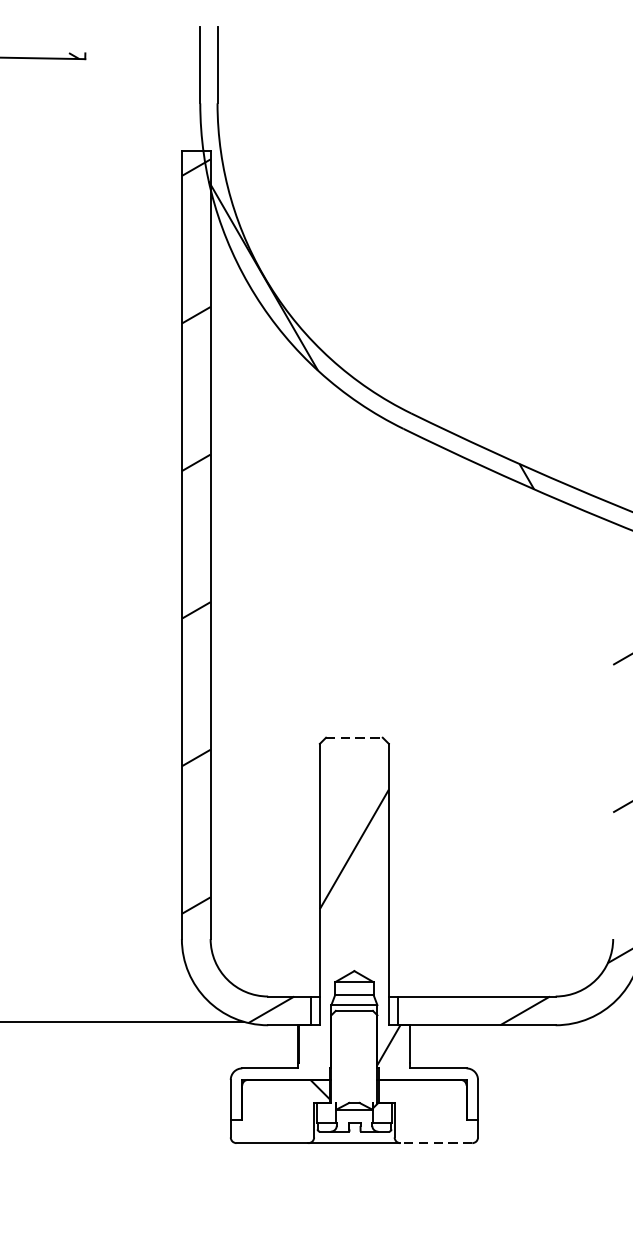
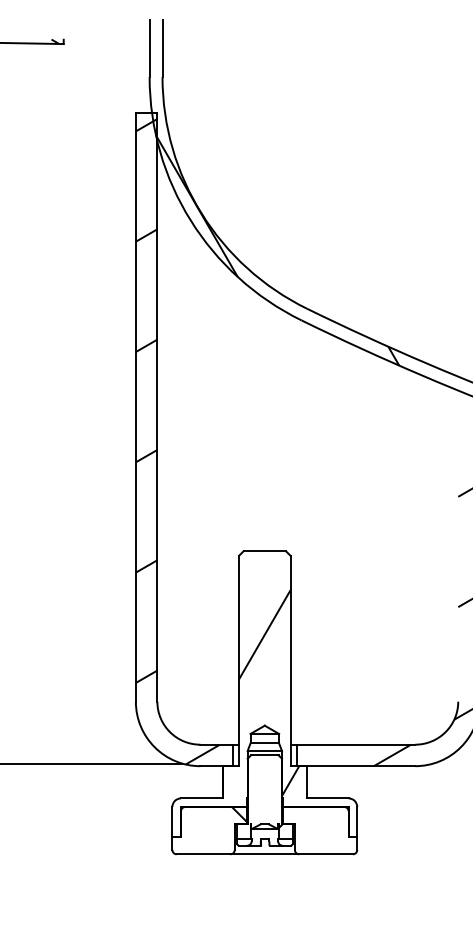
line: (355, 738) -> (265, 551), dashed -> solid
line: (436, 1143) -> (326, 854), dashed -> solid

